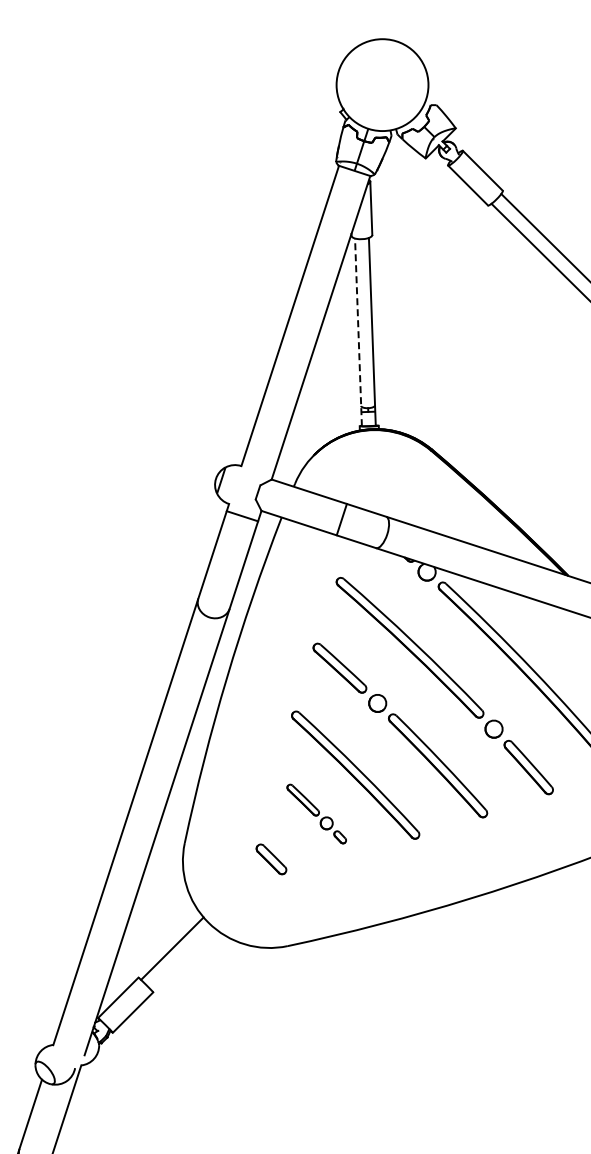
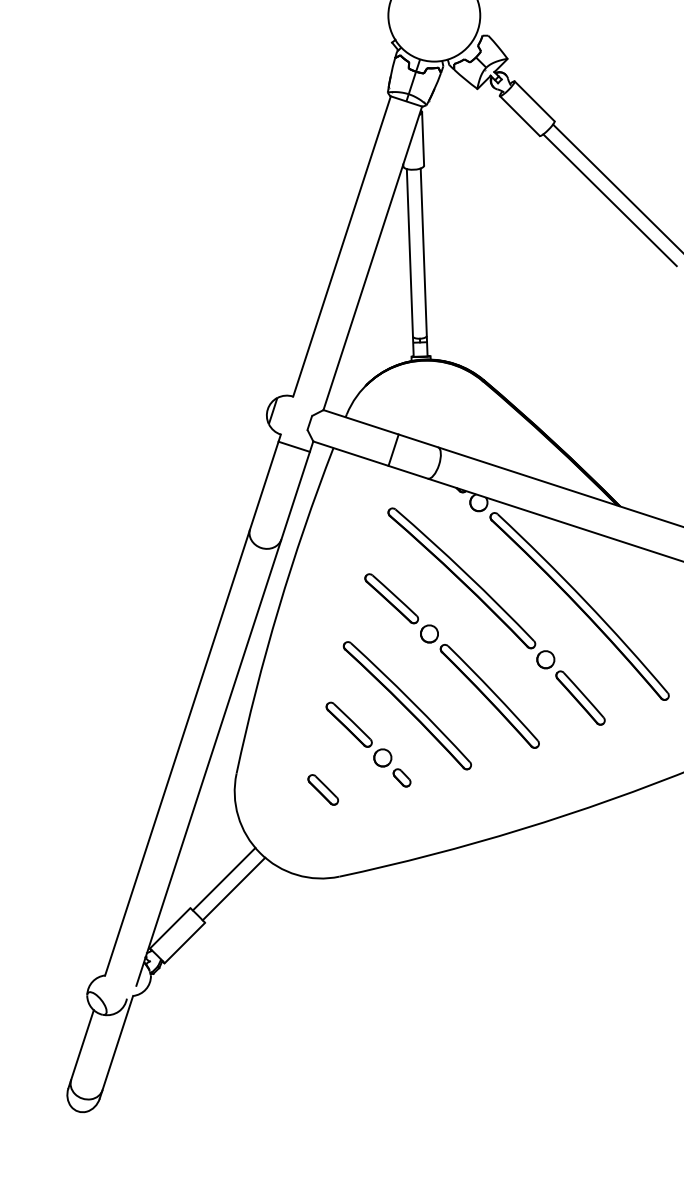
line: (358, 331) -> (410, 262), dashed -> solid
part: (316, 813) -> (368, 744), size x1.43
line: (181, 957) -> (233, 888), added

